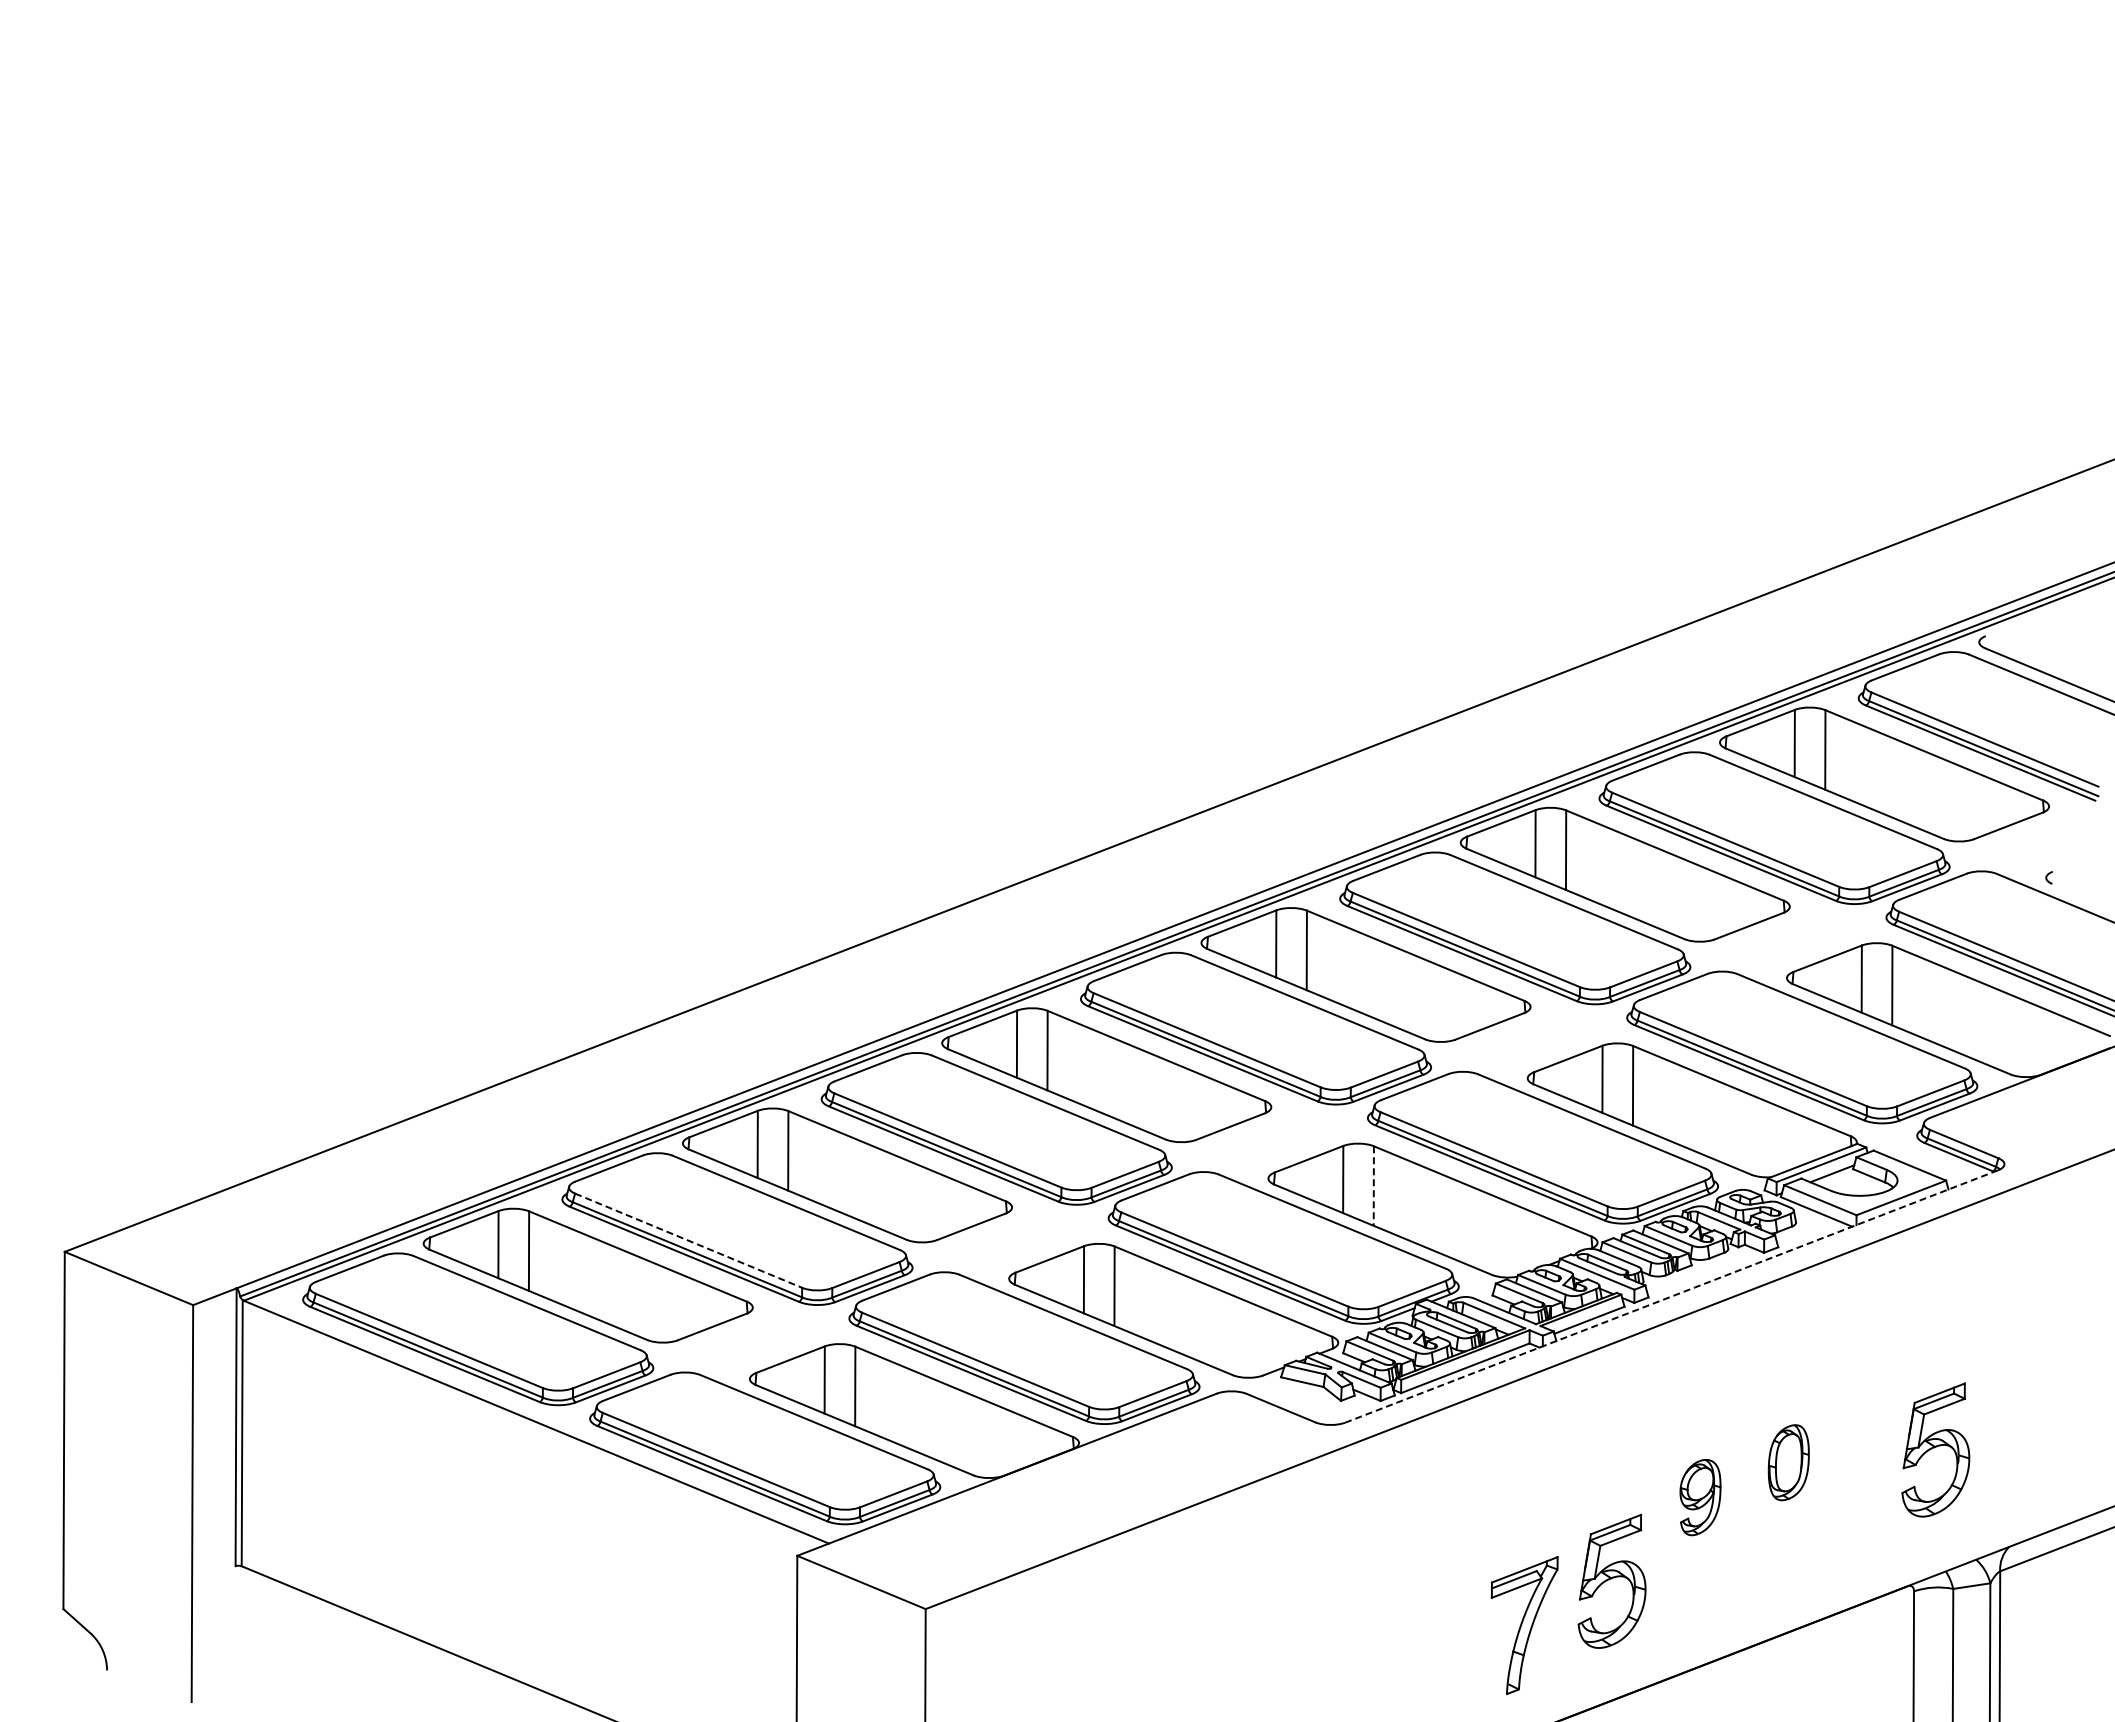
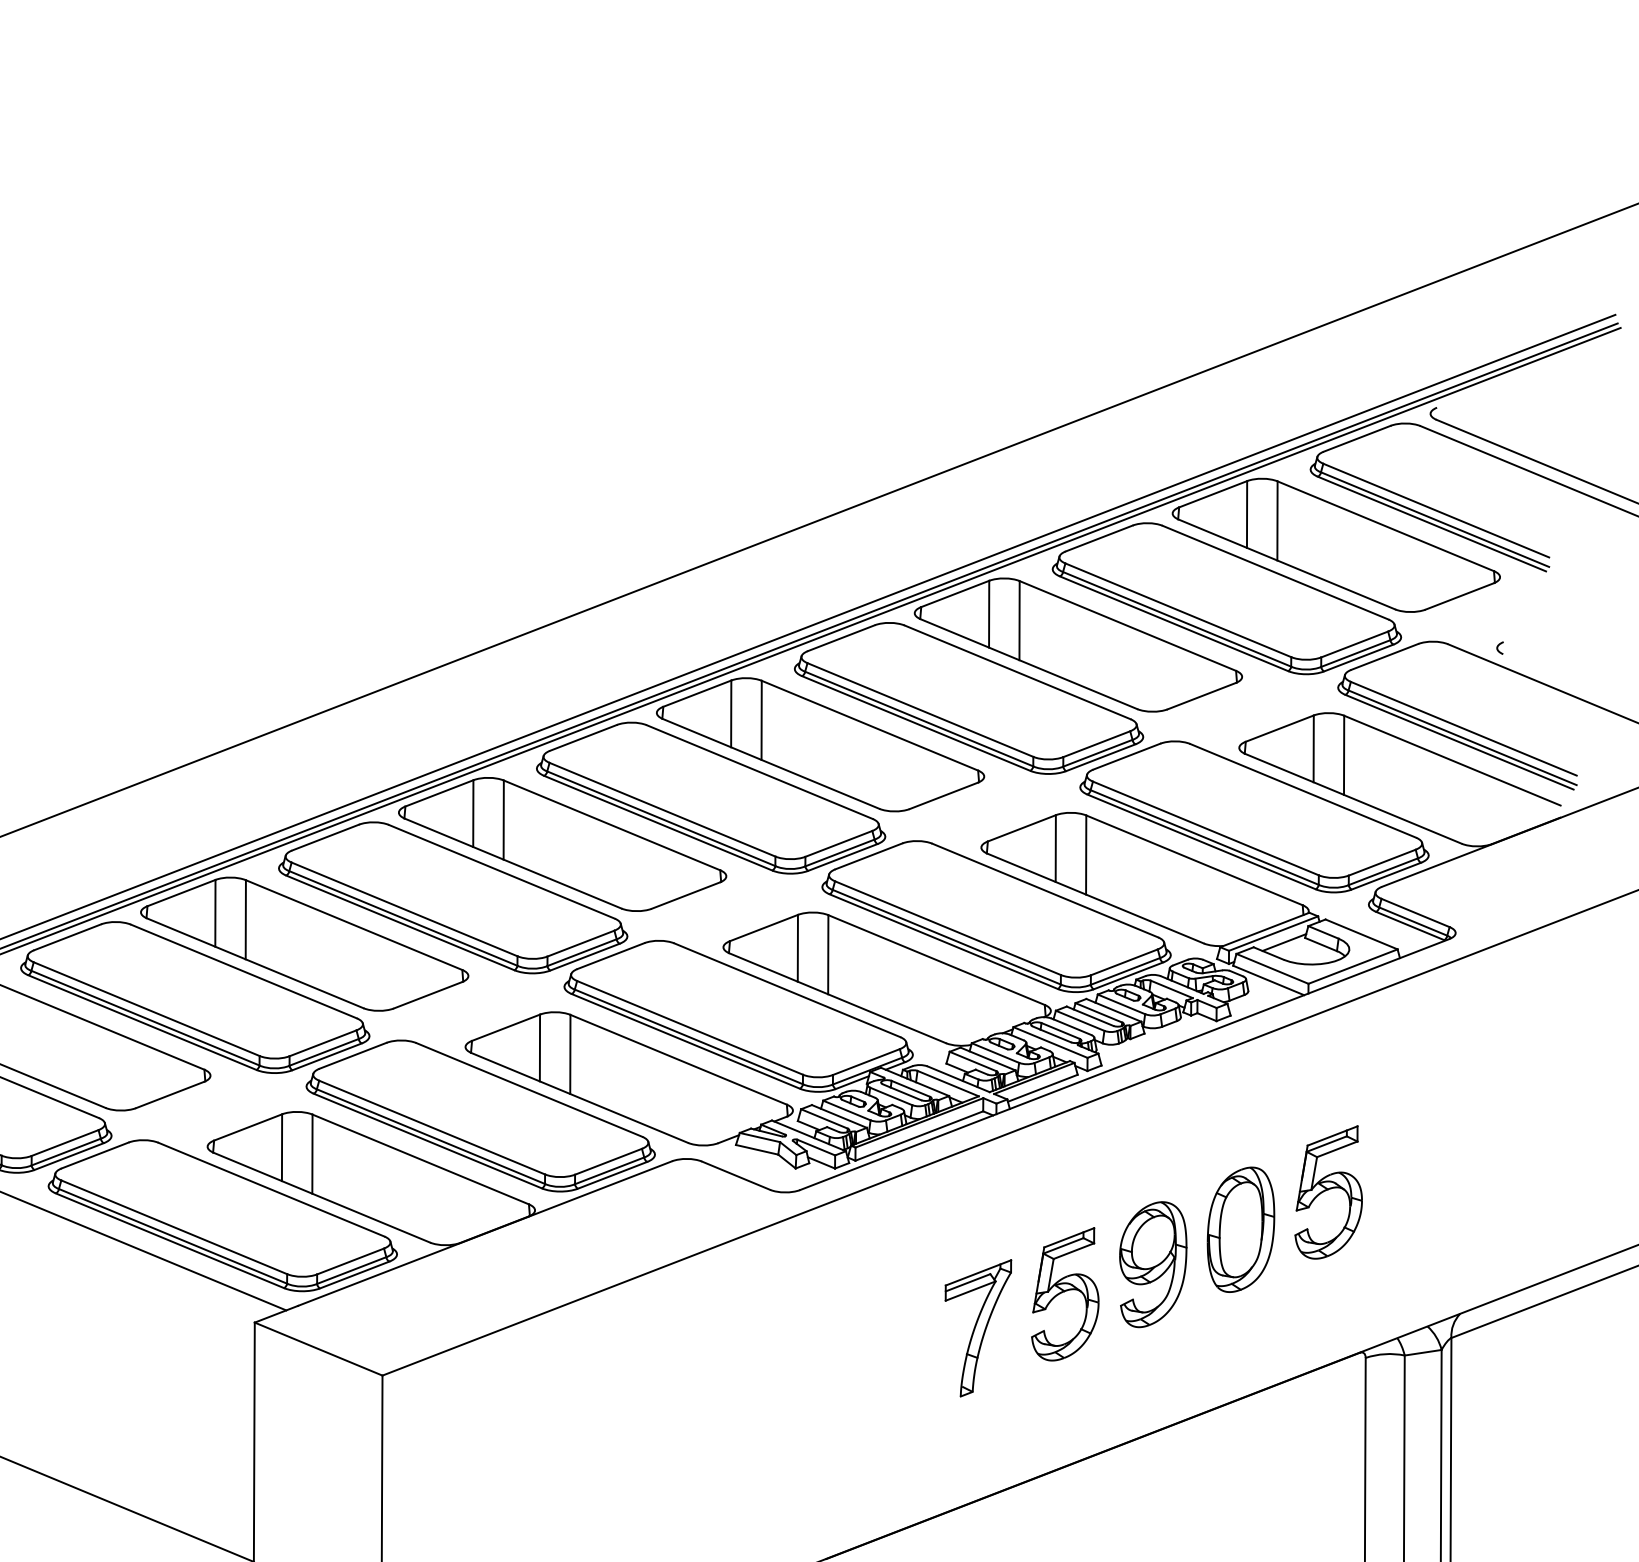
line: (1373, 1186) -> (827, 955), dashed -> solid
line: (688, 1240) -> (146, 1008), dashed -> solid
line: (1671, 1296) -> (1124, 1064), dashed -> solid
part: (1935, 1449) -> (1328, 1191), moved
part: (1788, 1462) -> (1240, 1229), size x1.67
part: (1700, 1497) -> (1153, 1264), size x1.67
part: (1611, 1580) -> (1064, 1293), moved
part: (1524, 1625) -> (978, 1328), moved

